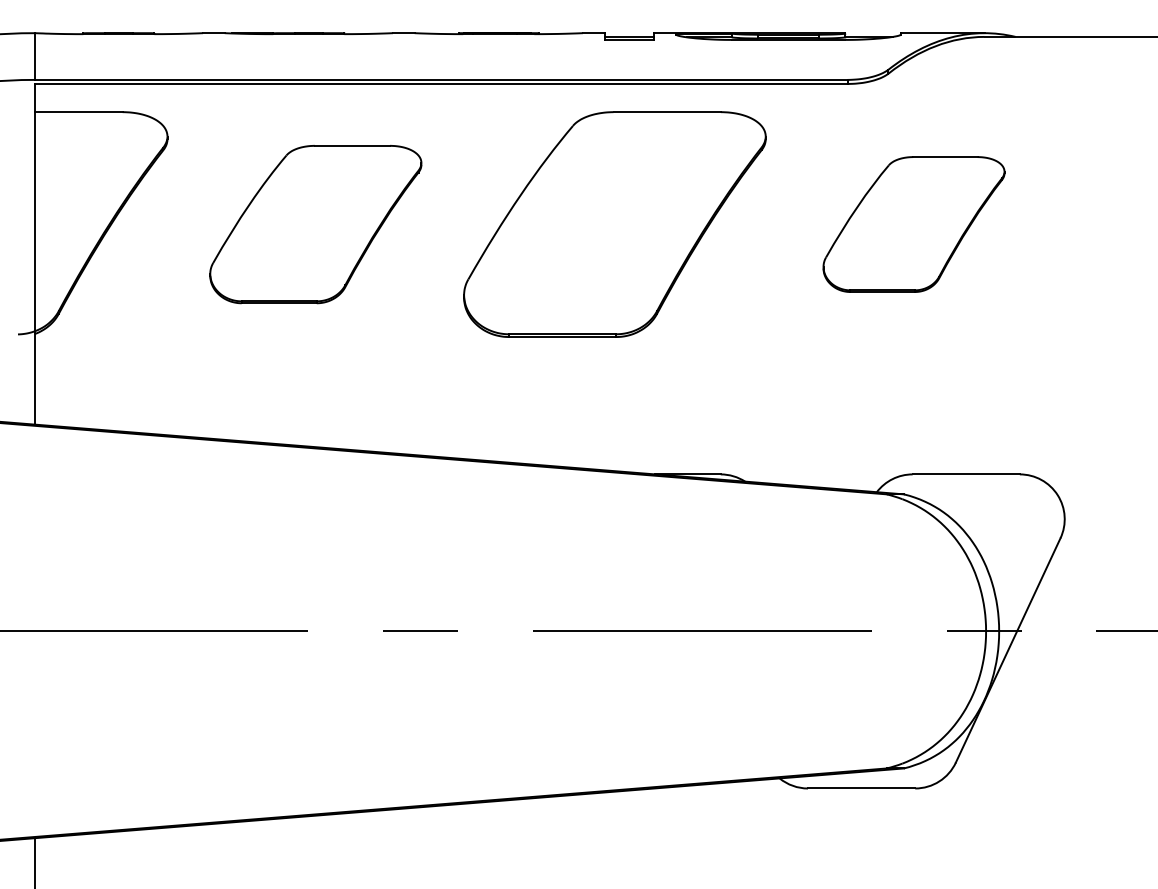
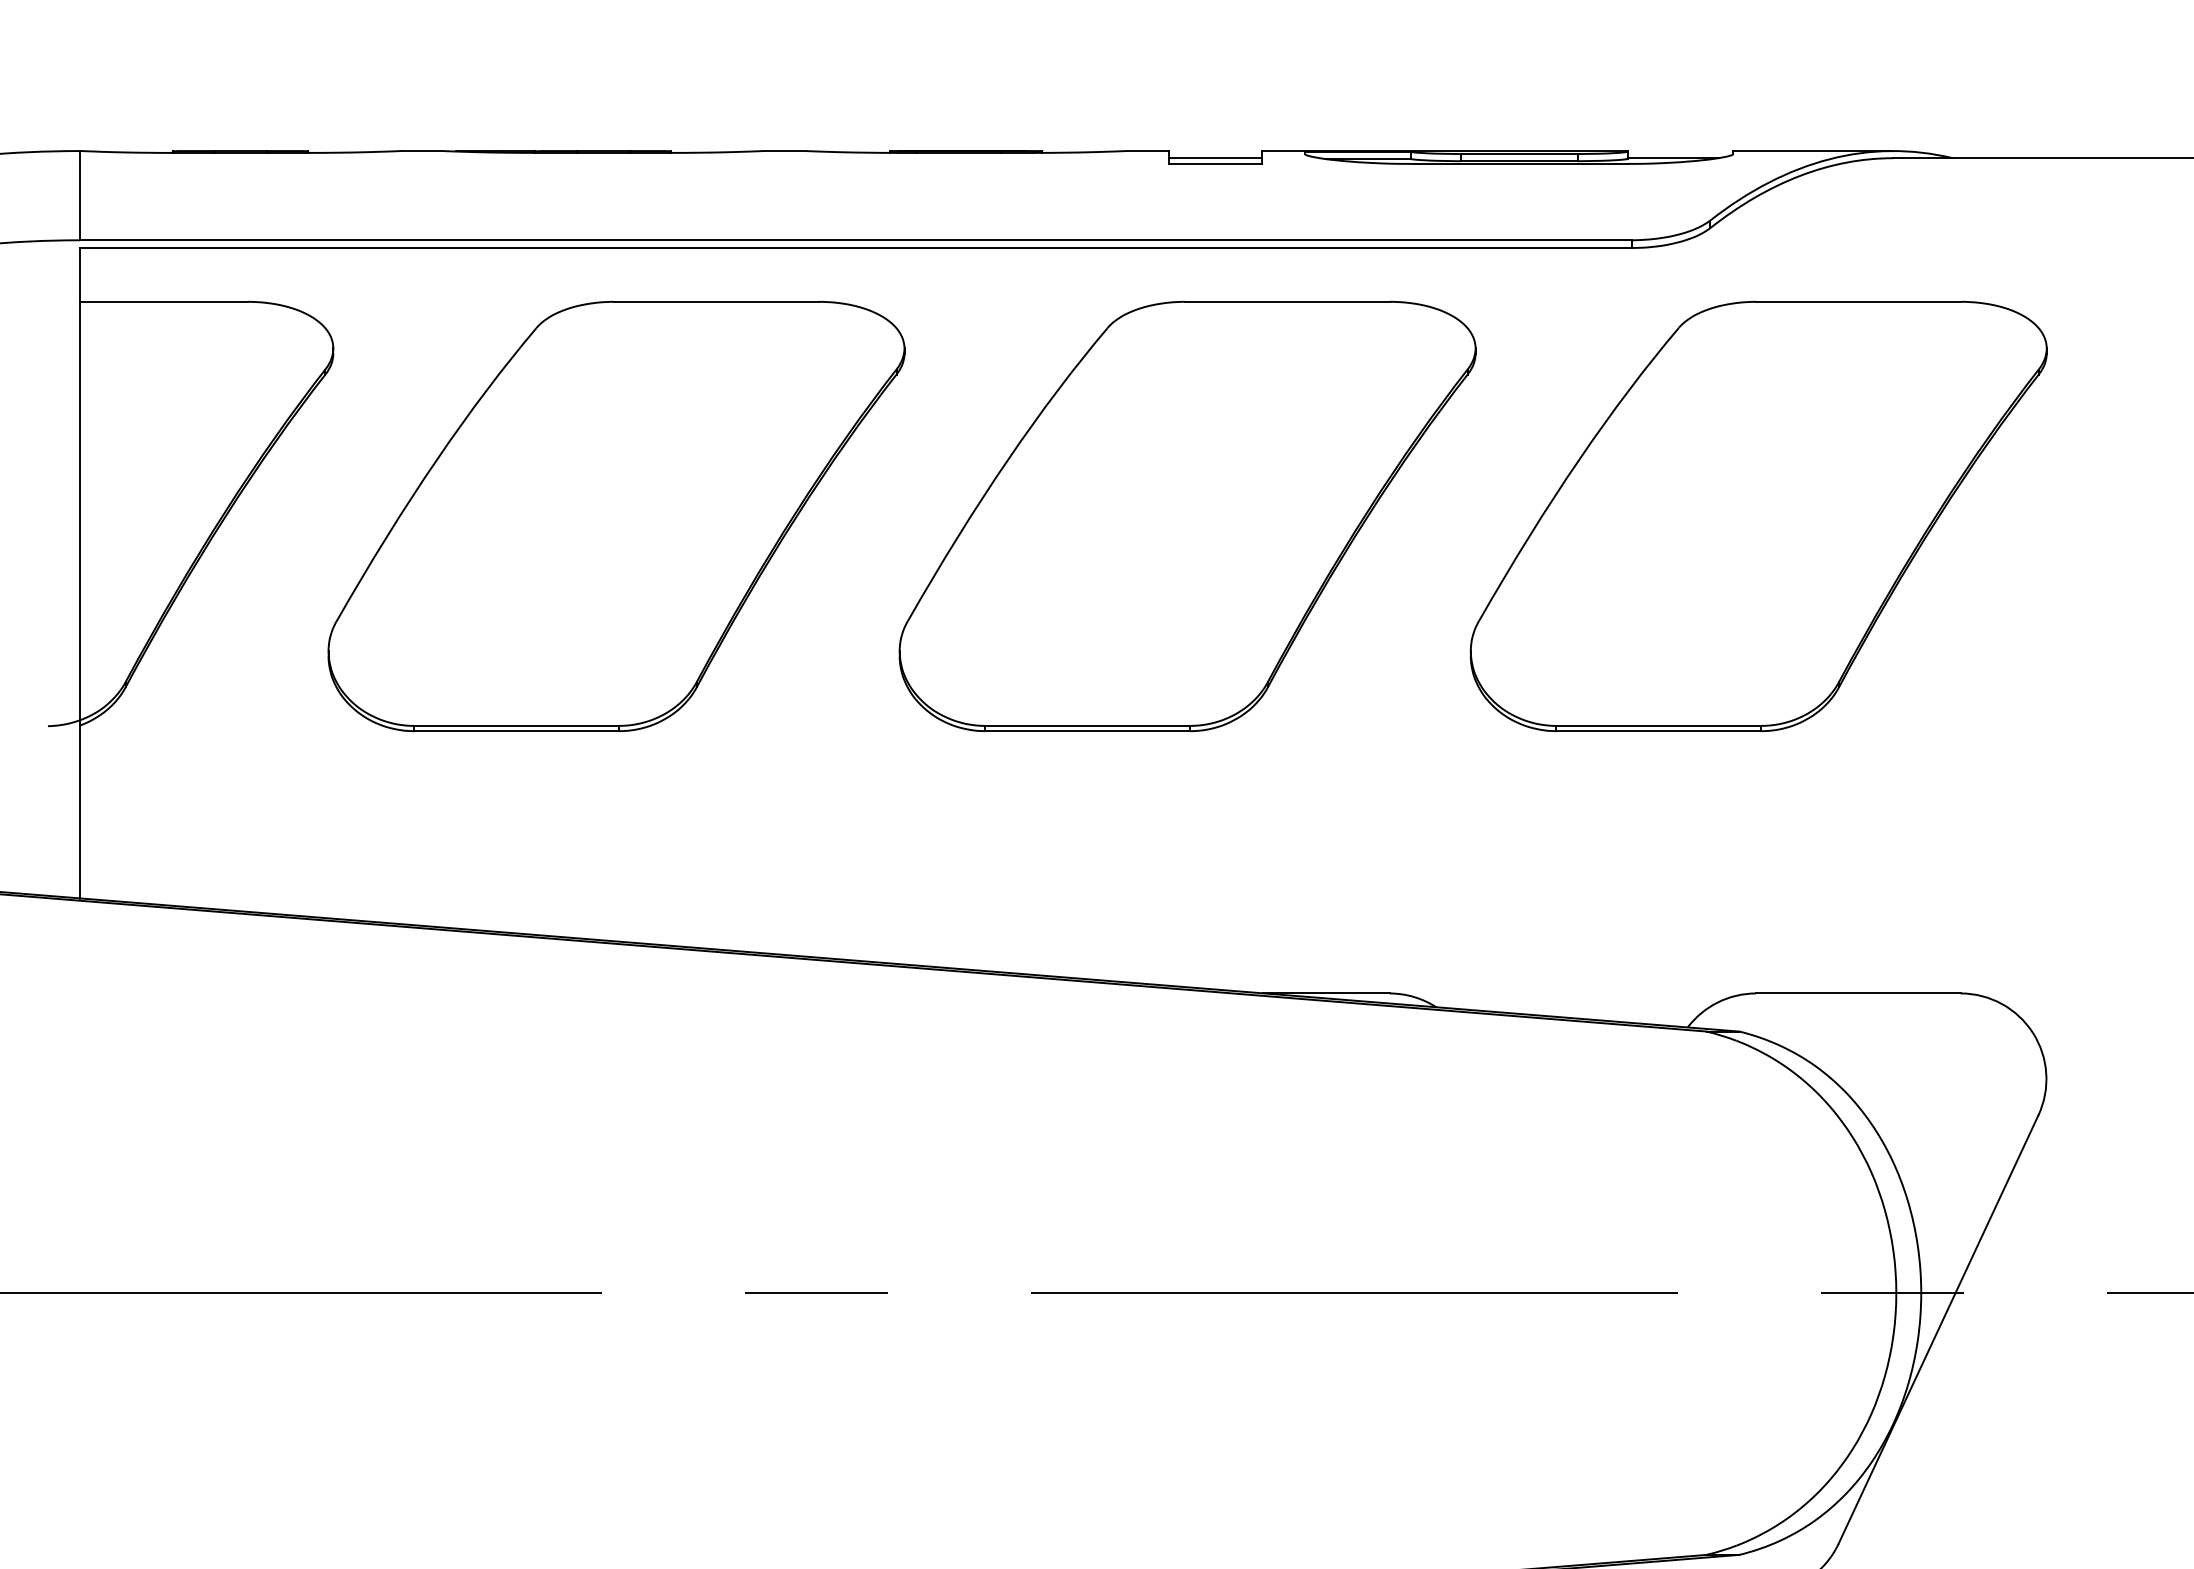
part: (315, 224) -> (615, 516), size x1.43
part: (913, 224) -> (1757, 516), size x1.67

